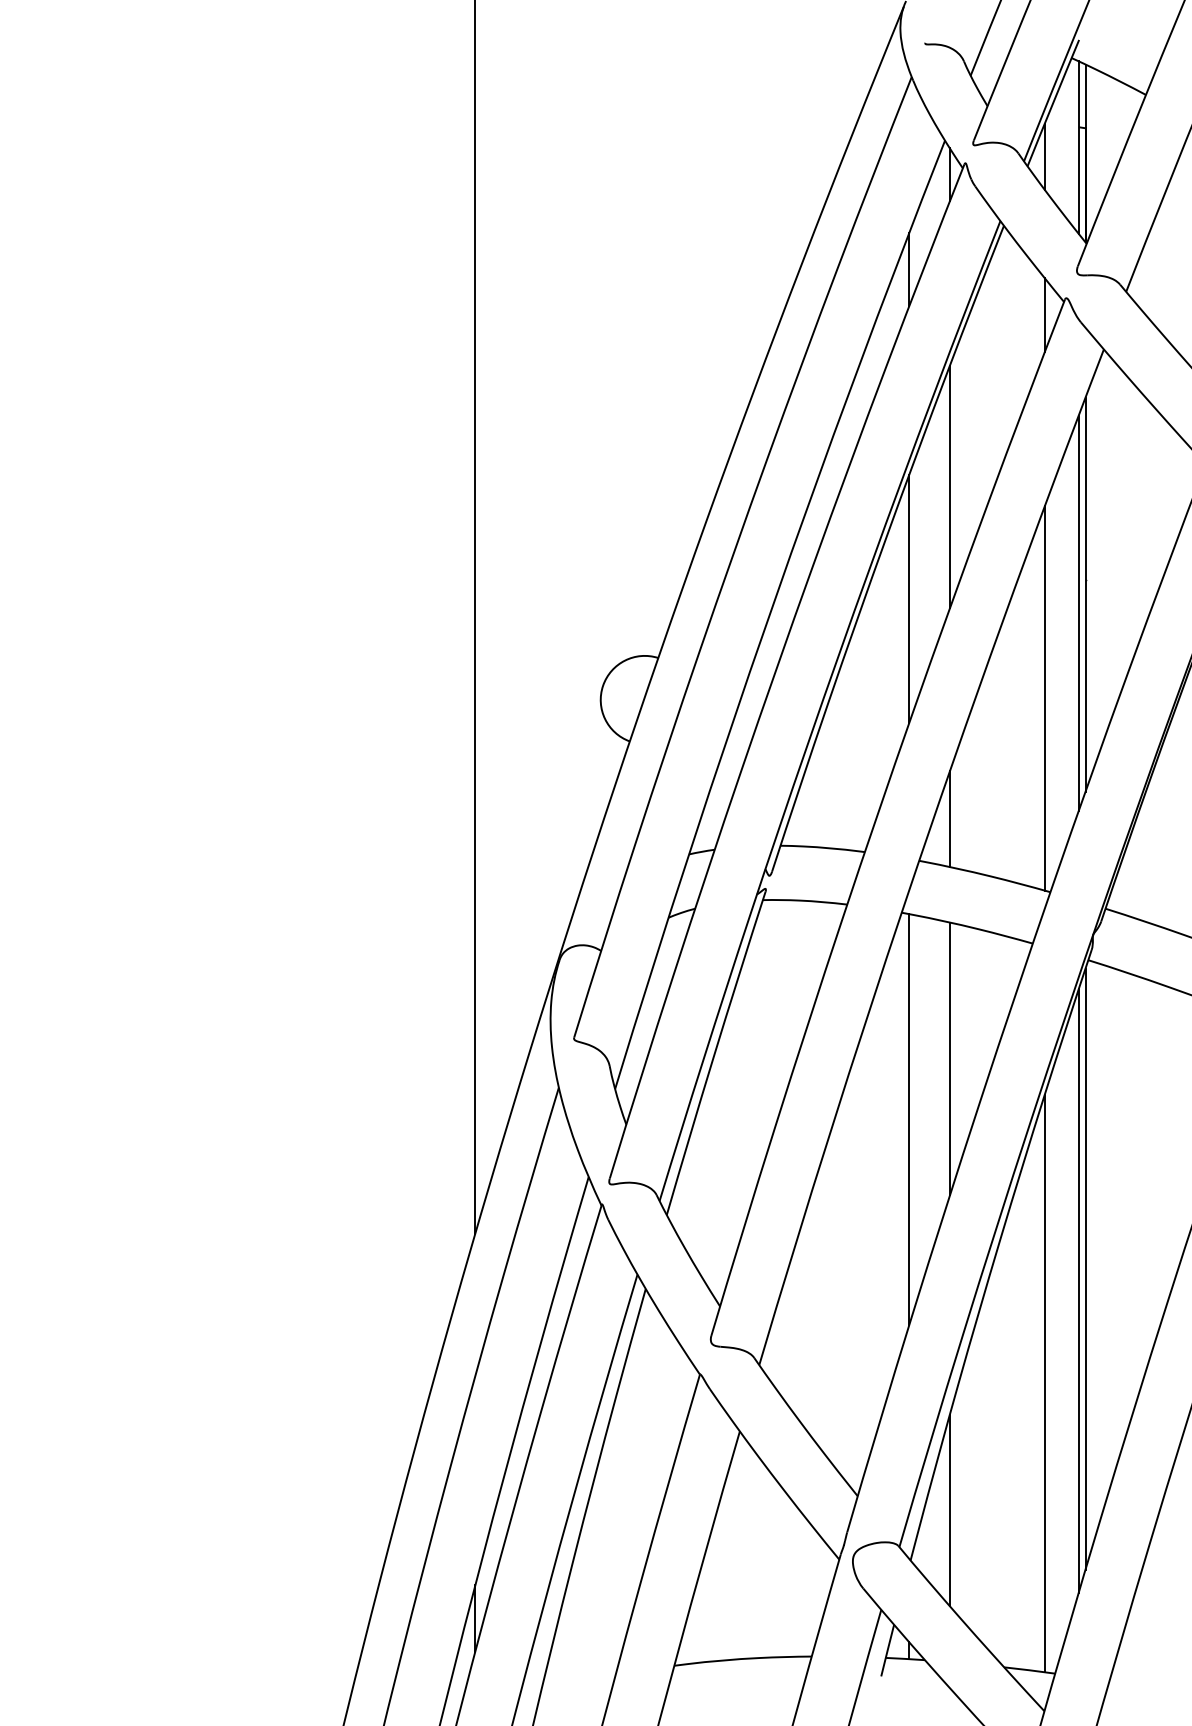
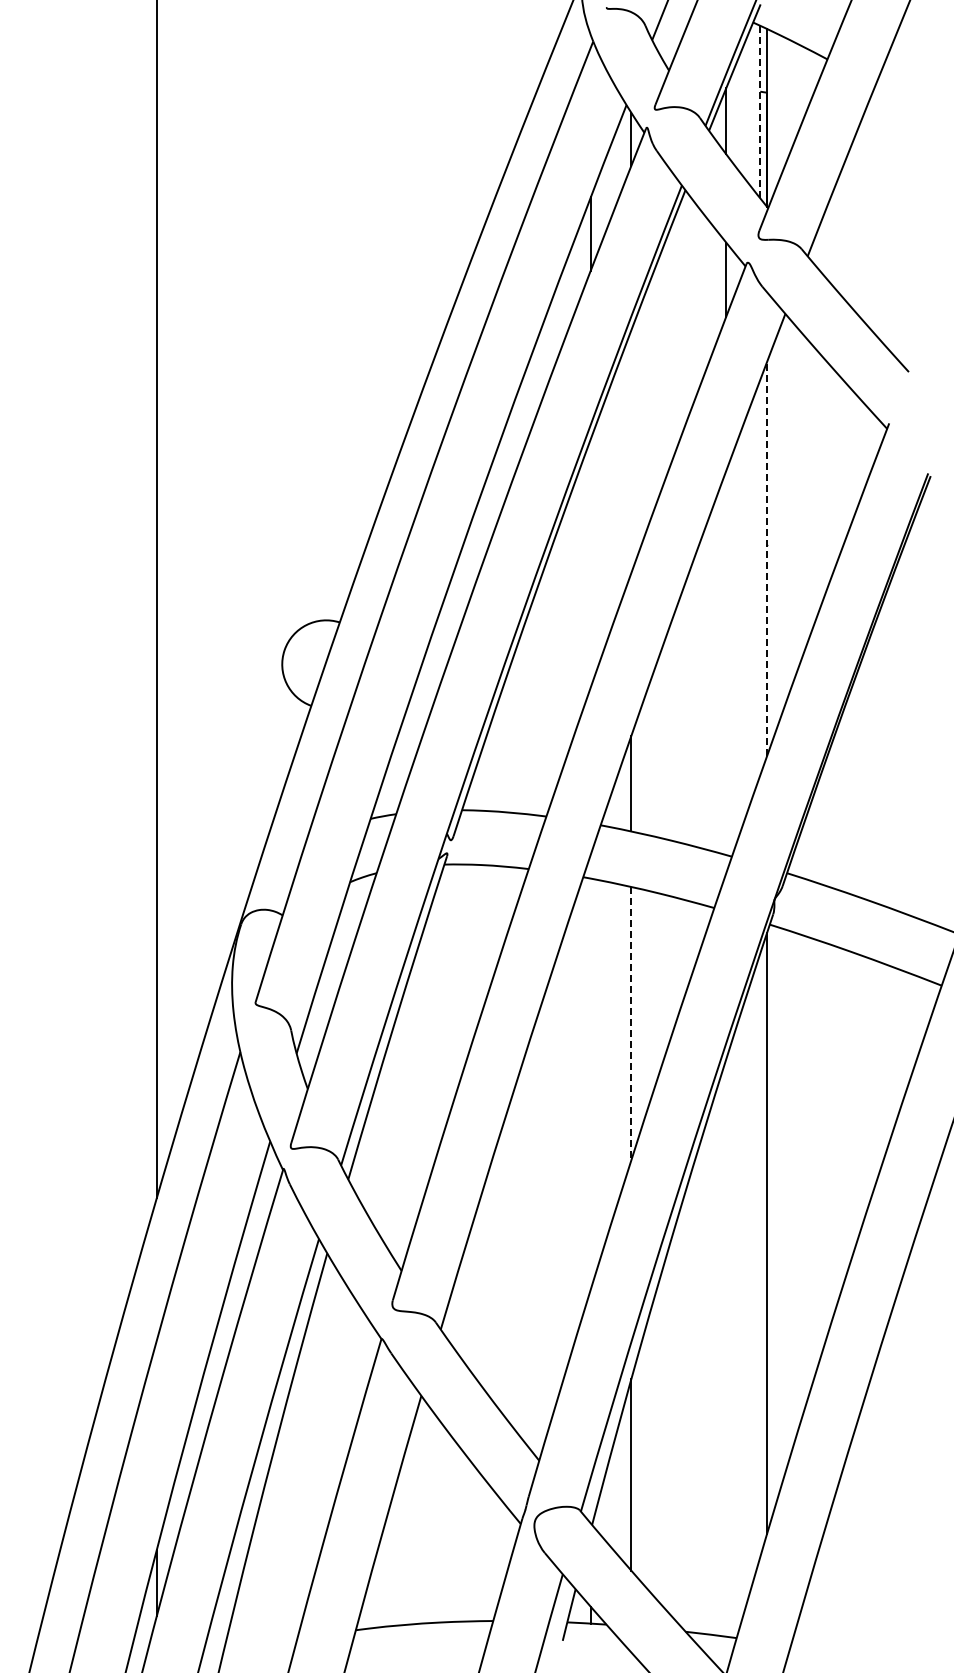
line: (1078, 148) -> (760, 112), solid -> dashed
line: (949, 486) -> (631, 450), removed
line: (1085, 594) -> (767, 558), solid -> dashed
line: (909, 598) -> (591, 562), removed
line: (1078, 612) -> (760, 576), removed
line: (1044, 698) -> (726, 662), removed
line: (949, 1059) -> (631, 1023), solid -> dashed
line: (909, 1119) -> (591, 1083), removed
line: (1078, 1290) -> (760, 1254), removed
line: (1044, 1383) -> (726, 1347), removed

